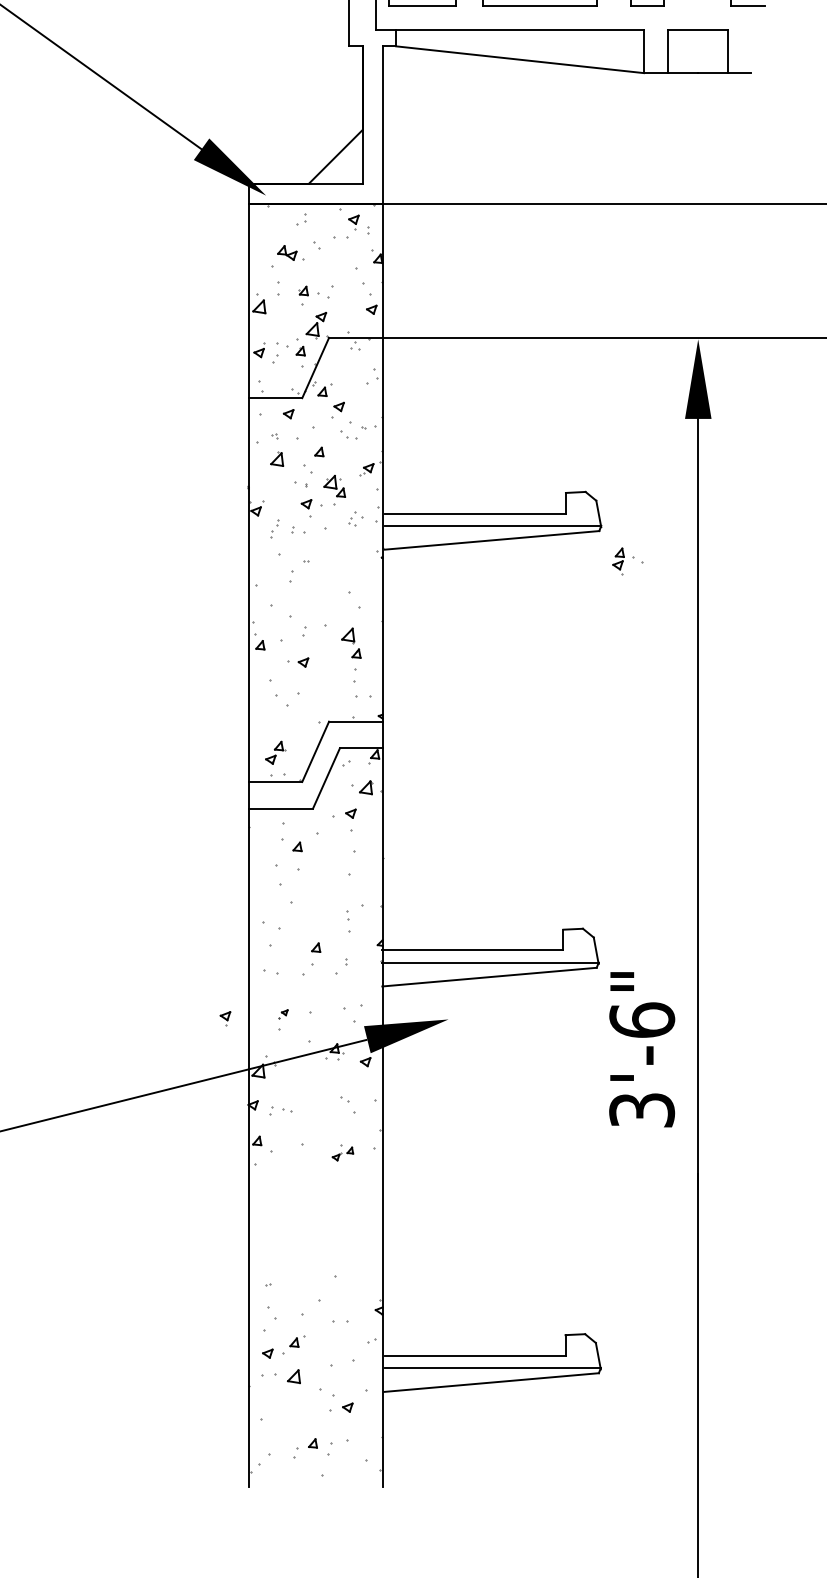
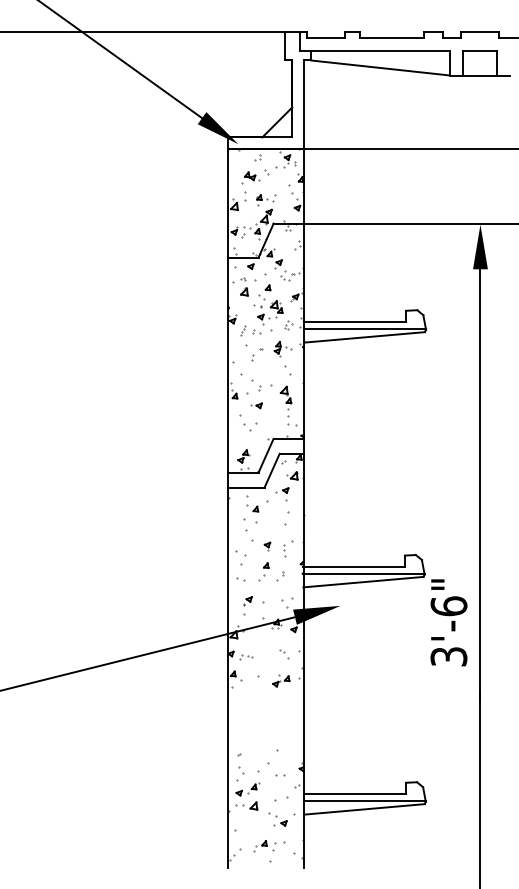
part: (626, 562) -> (282, 349), moved
part: (225, 1018) -> (267, 546), moved
part: (282, 1018) -> (247, 605), size x1.67
part: (343, 1152) -> (281, 680), size x1.43

